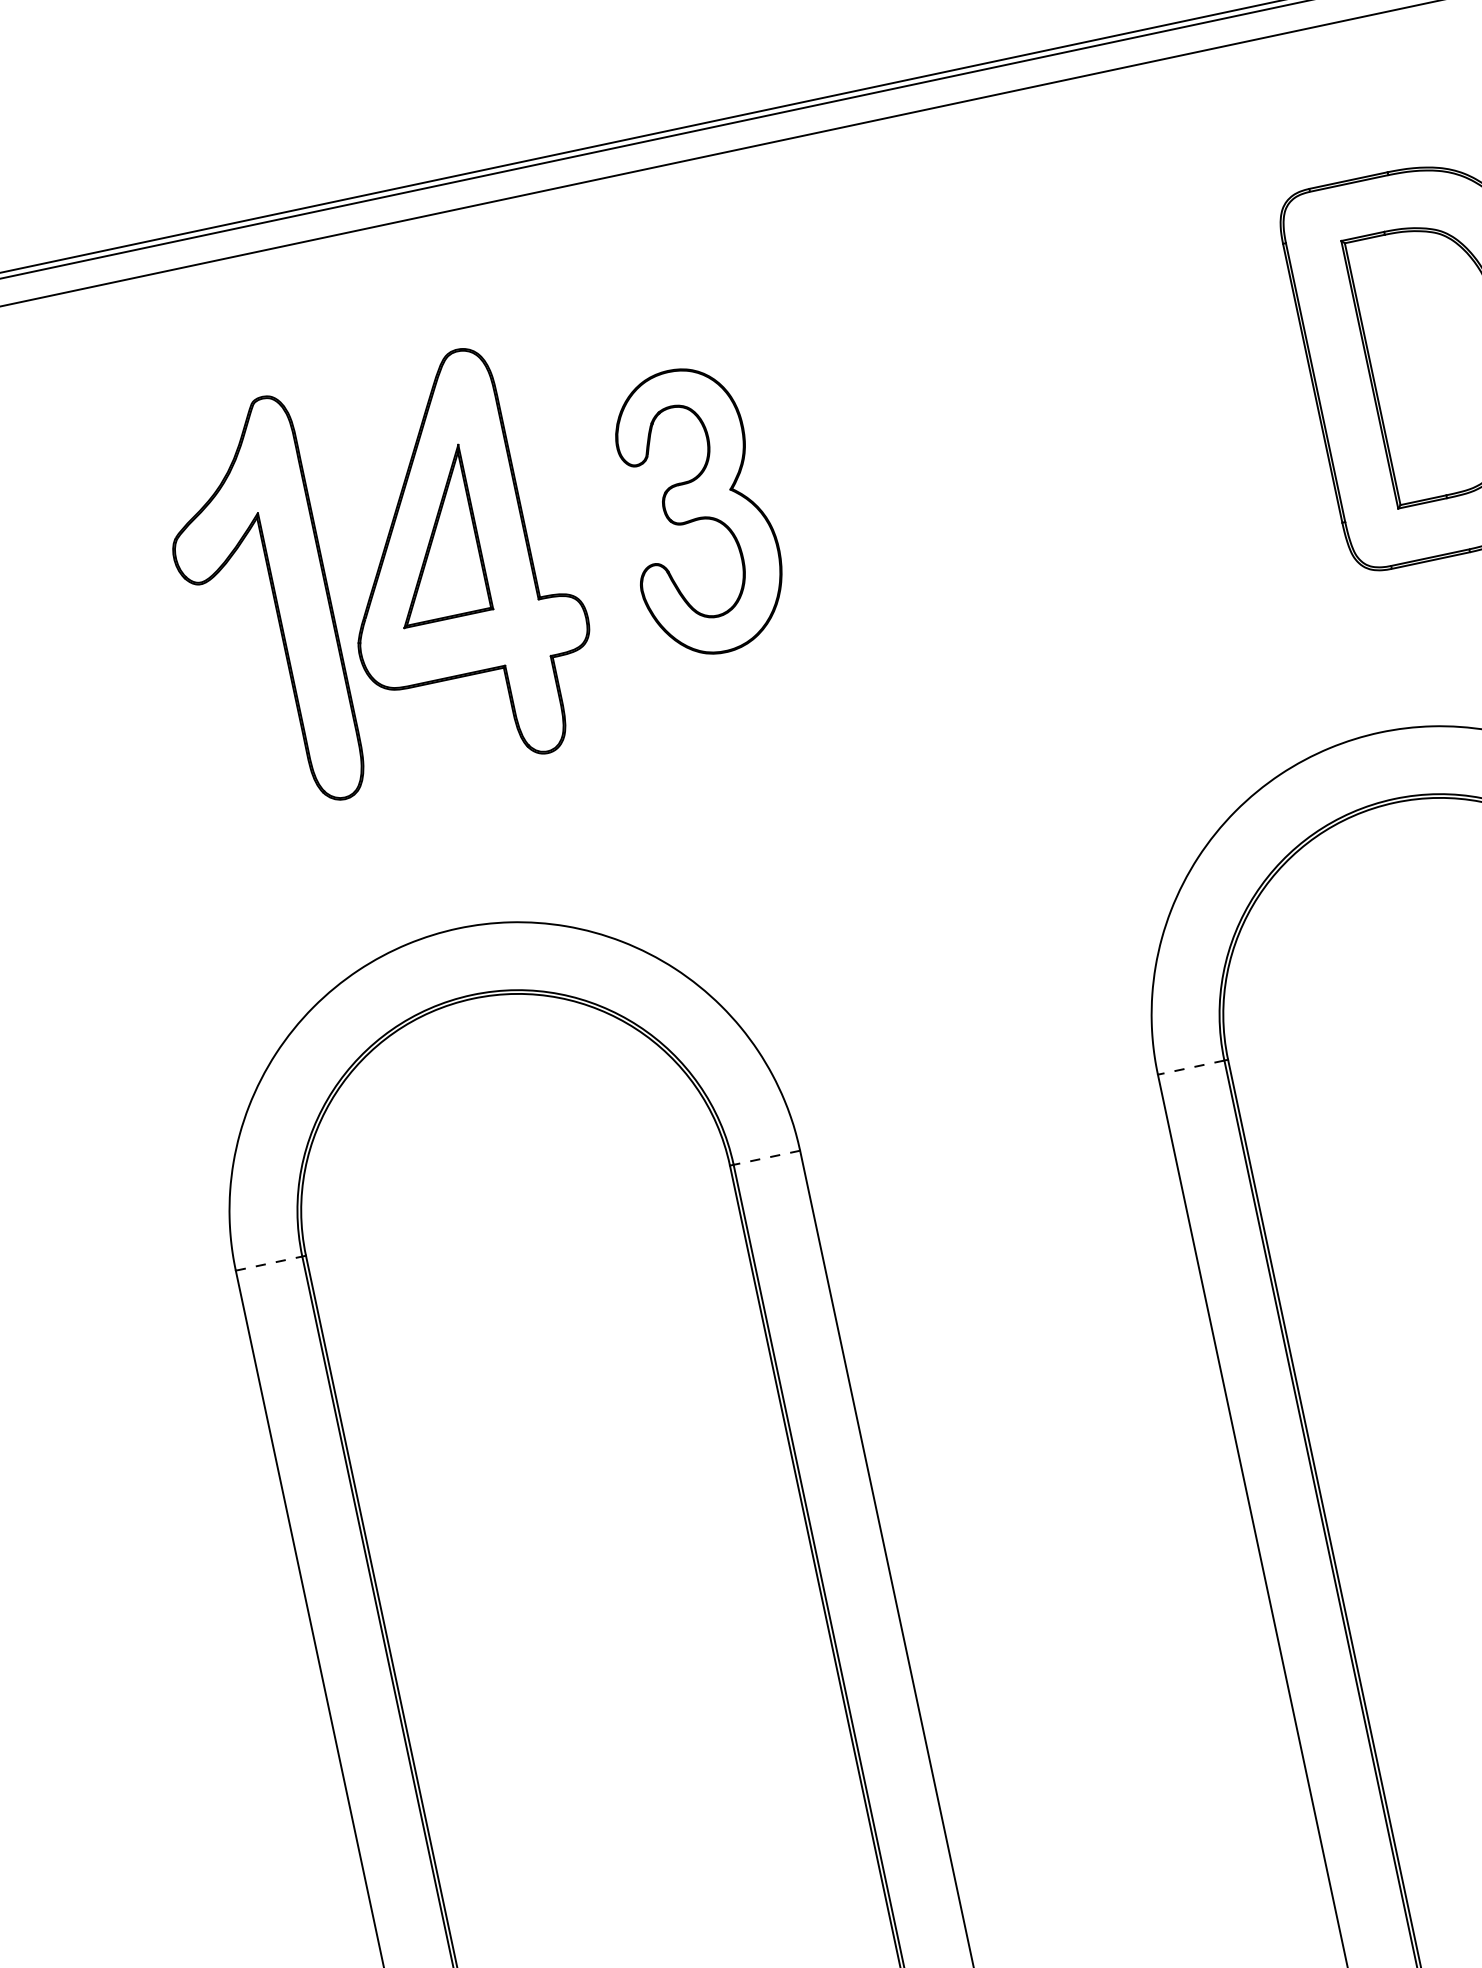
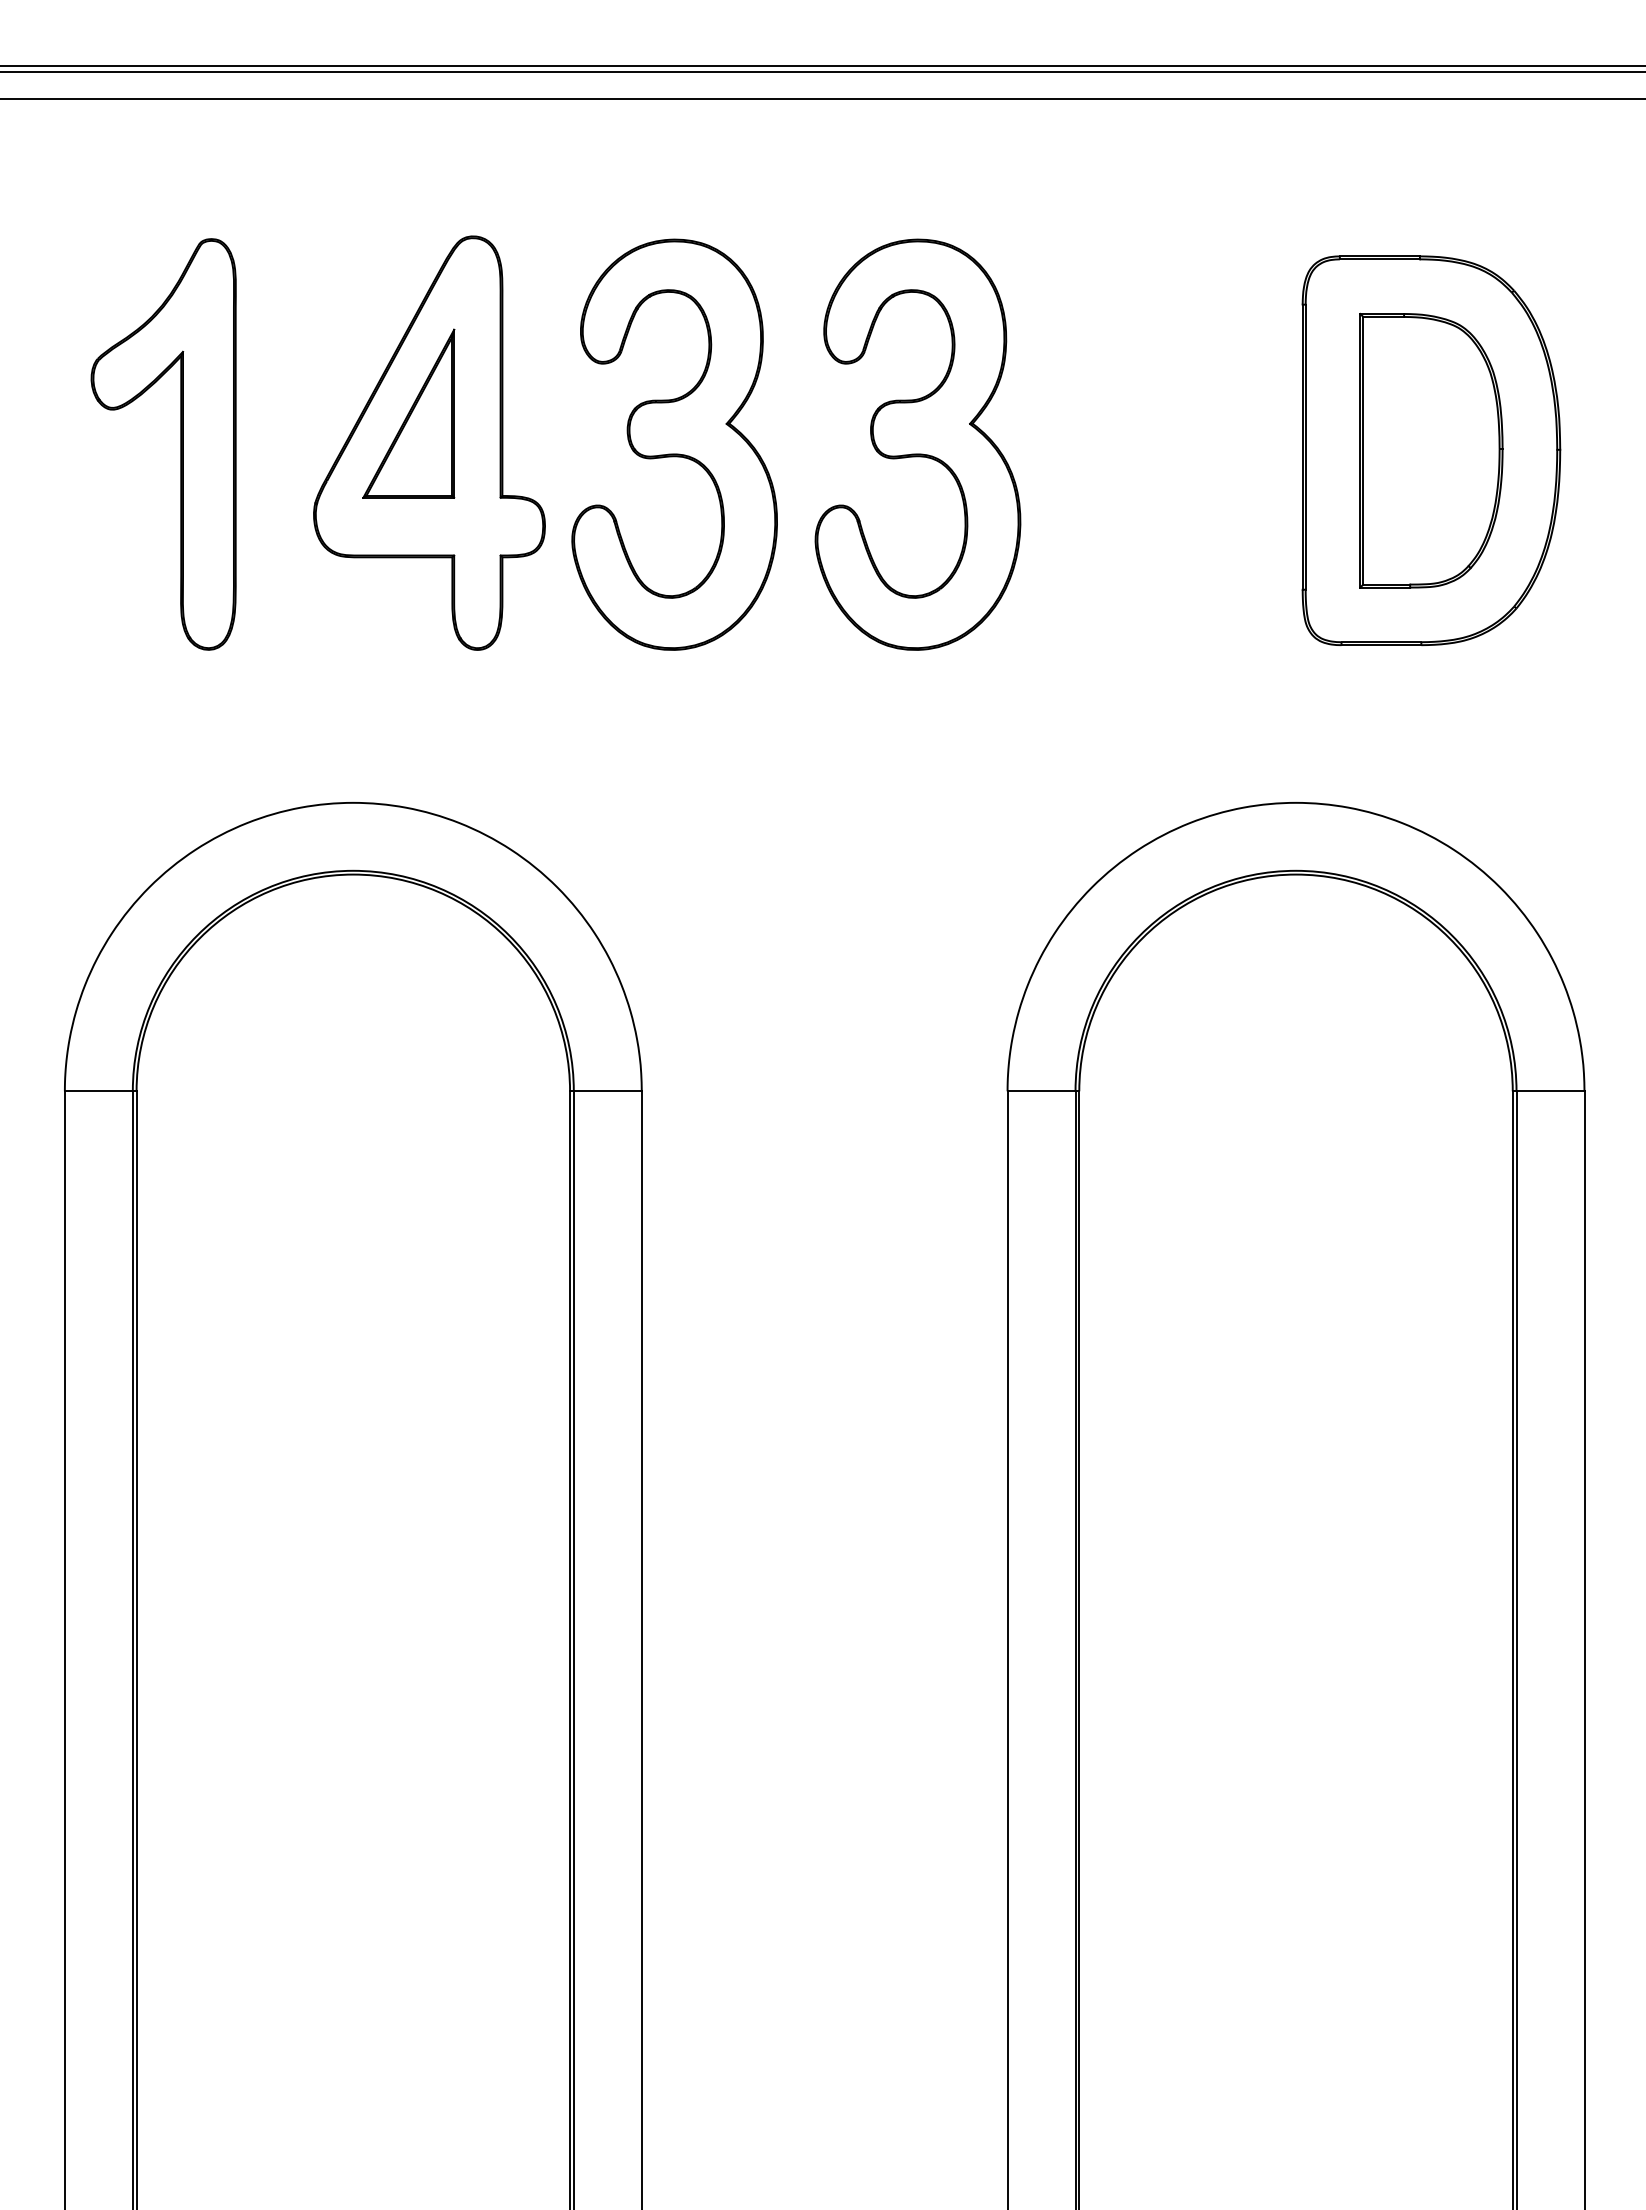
part: (935, 460) -> (917, 444), added
part: (697, 511) -> (674, 444), size x1.43
part: (274, 604) -> (180, 444), moved
line: (1191, 1067) -> (1041, 1091), dashed -> solid
line: (766, 1158) -> (607, 1091), dashed -> solid
line: (268, 1263) -> (98, 1091), dashed -> solid

